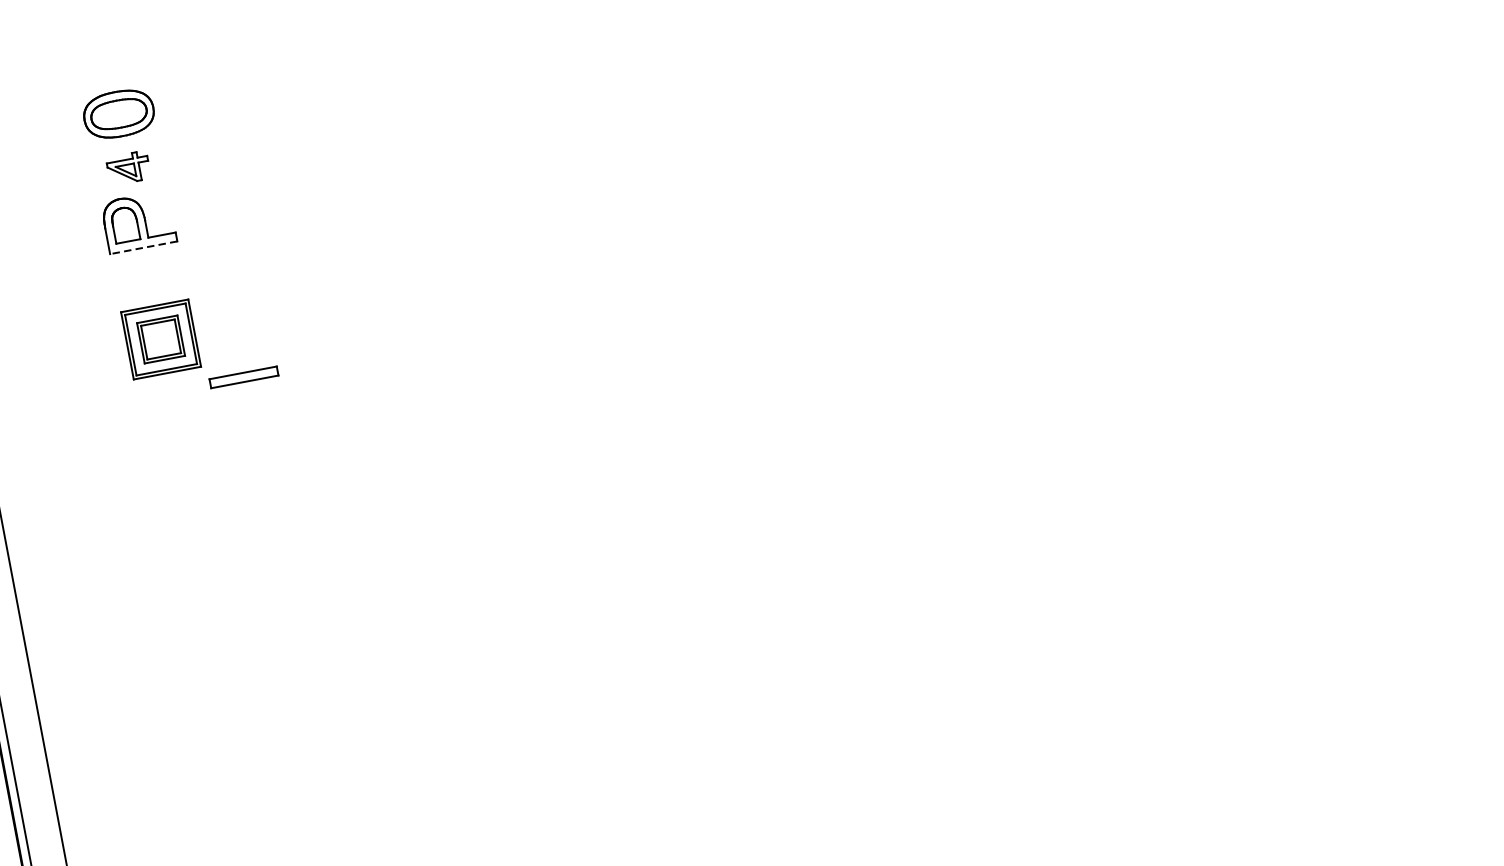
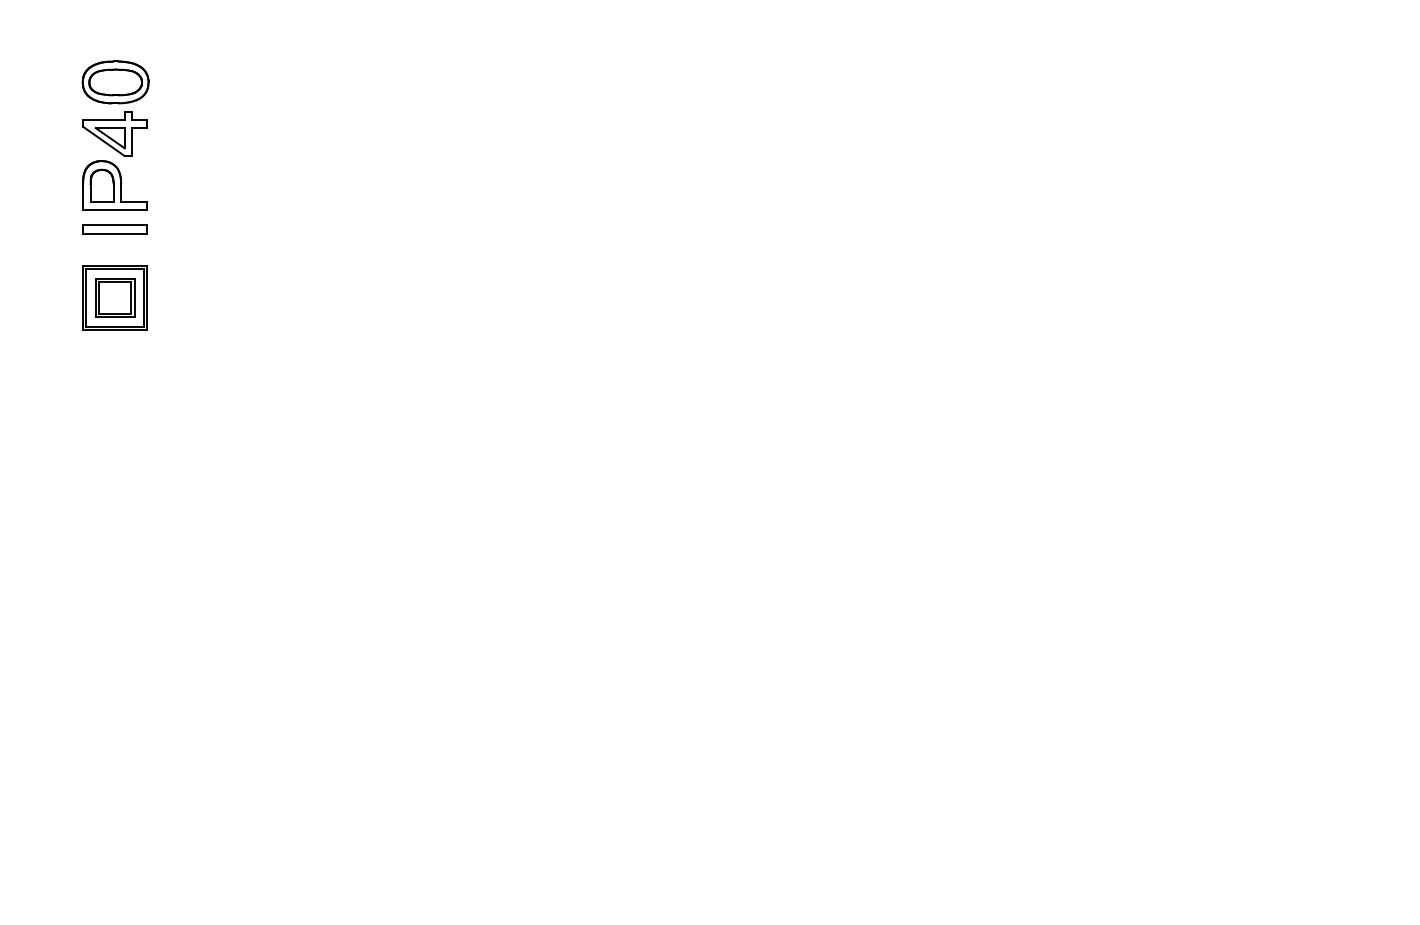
part: (128, 168) -> (114, 134), size x1.67
line: (143, 248) -> (114, 210), dashed -> solid
part: (243, 377) -> (114, 229), moved

